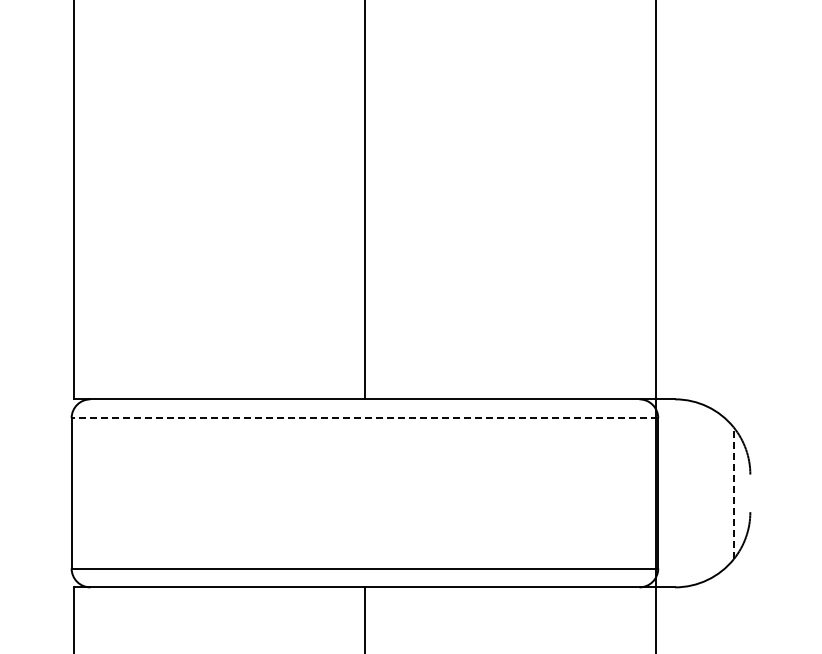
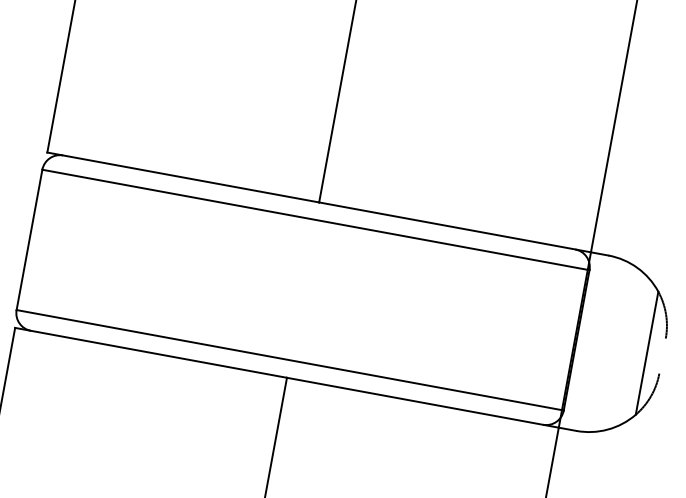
line: (364, 418) -> (315, 220), dashed -> solid
line: (733, 493) -> (646, 353), dashed -> solid

